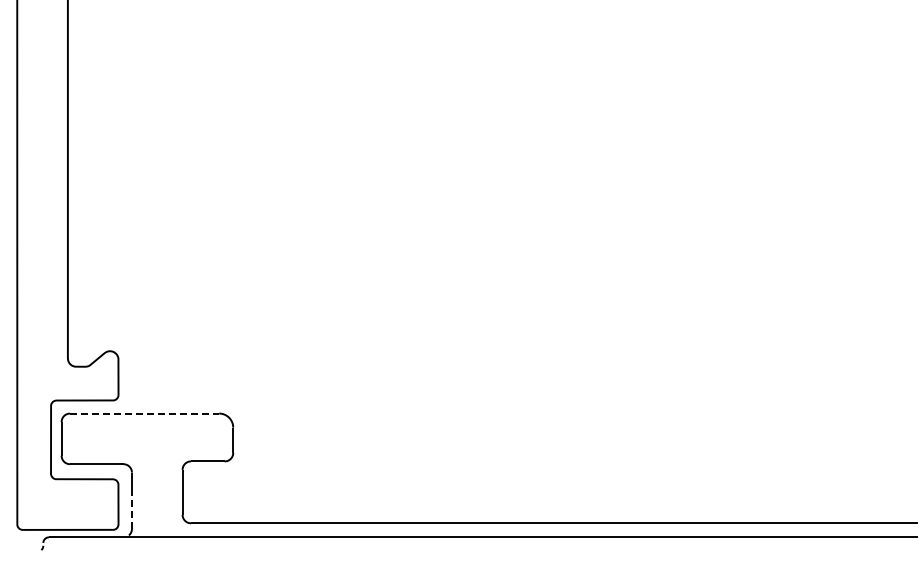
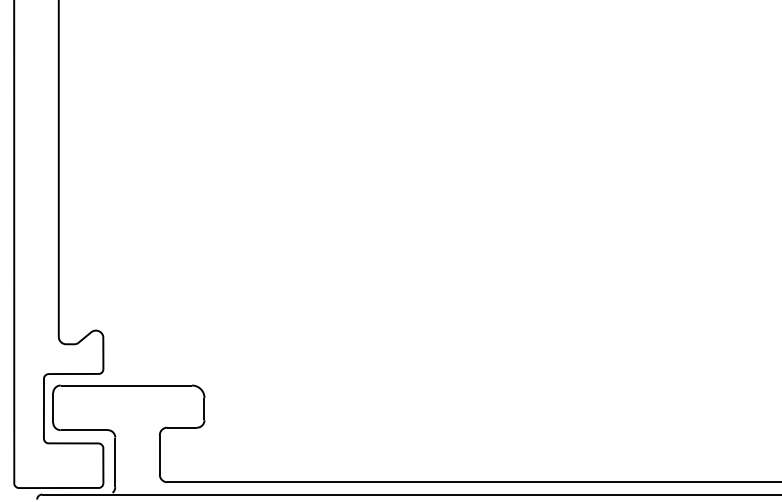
line: (144, 413) -> (126, 385), dashed -> solid
line: (131, 512) -> (114, 472), dashed -> solid

